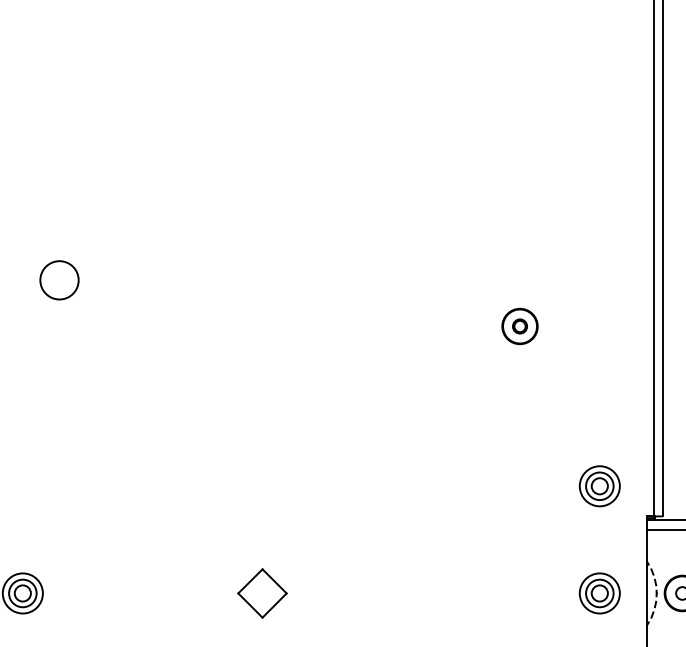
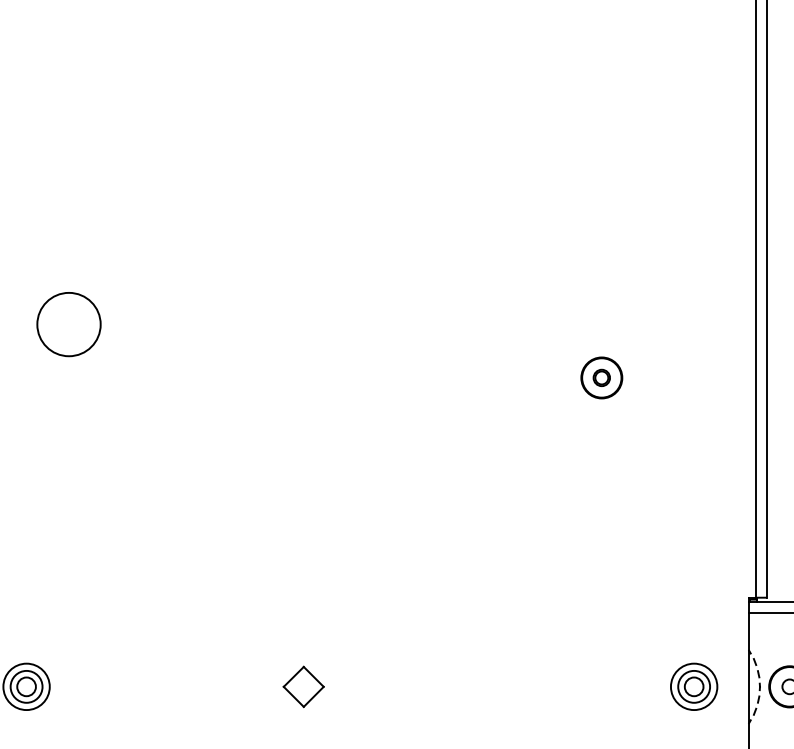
circle: (59, 280) -> (68, 324), size x1.43
part: (600, 485) -> (694, 562), removed
part: (262, 593) -> (303, 686), size x0.71

